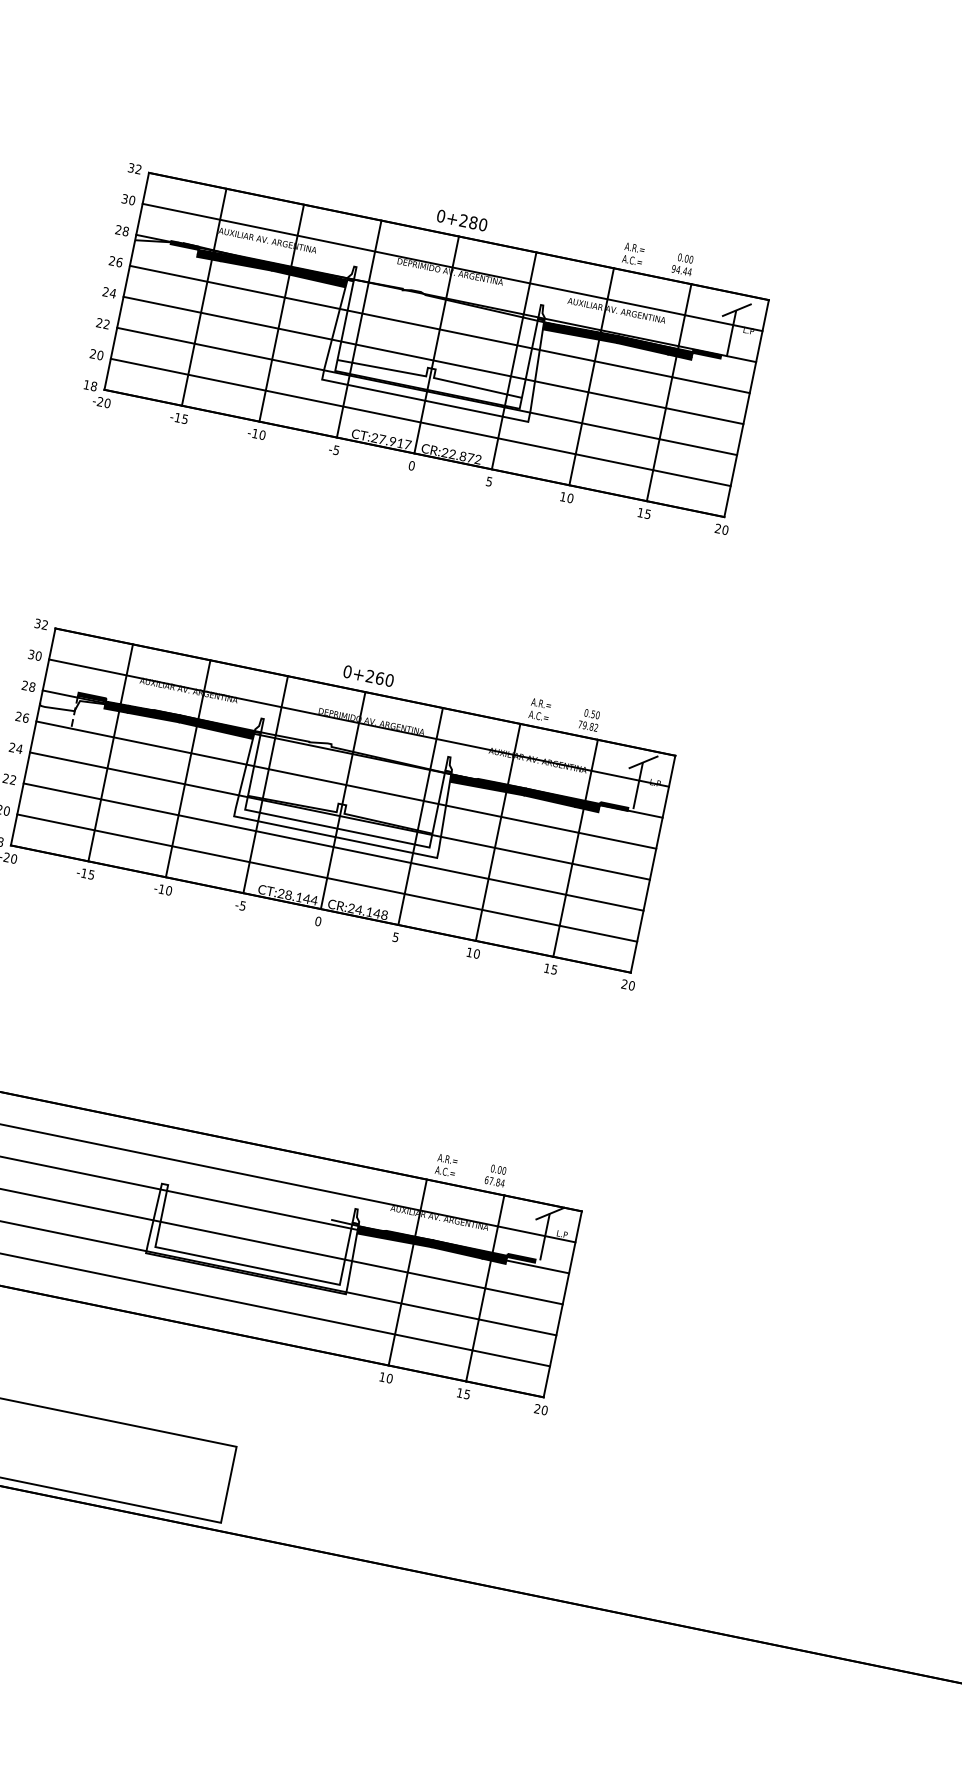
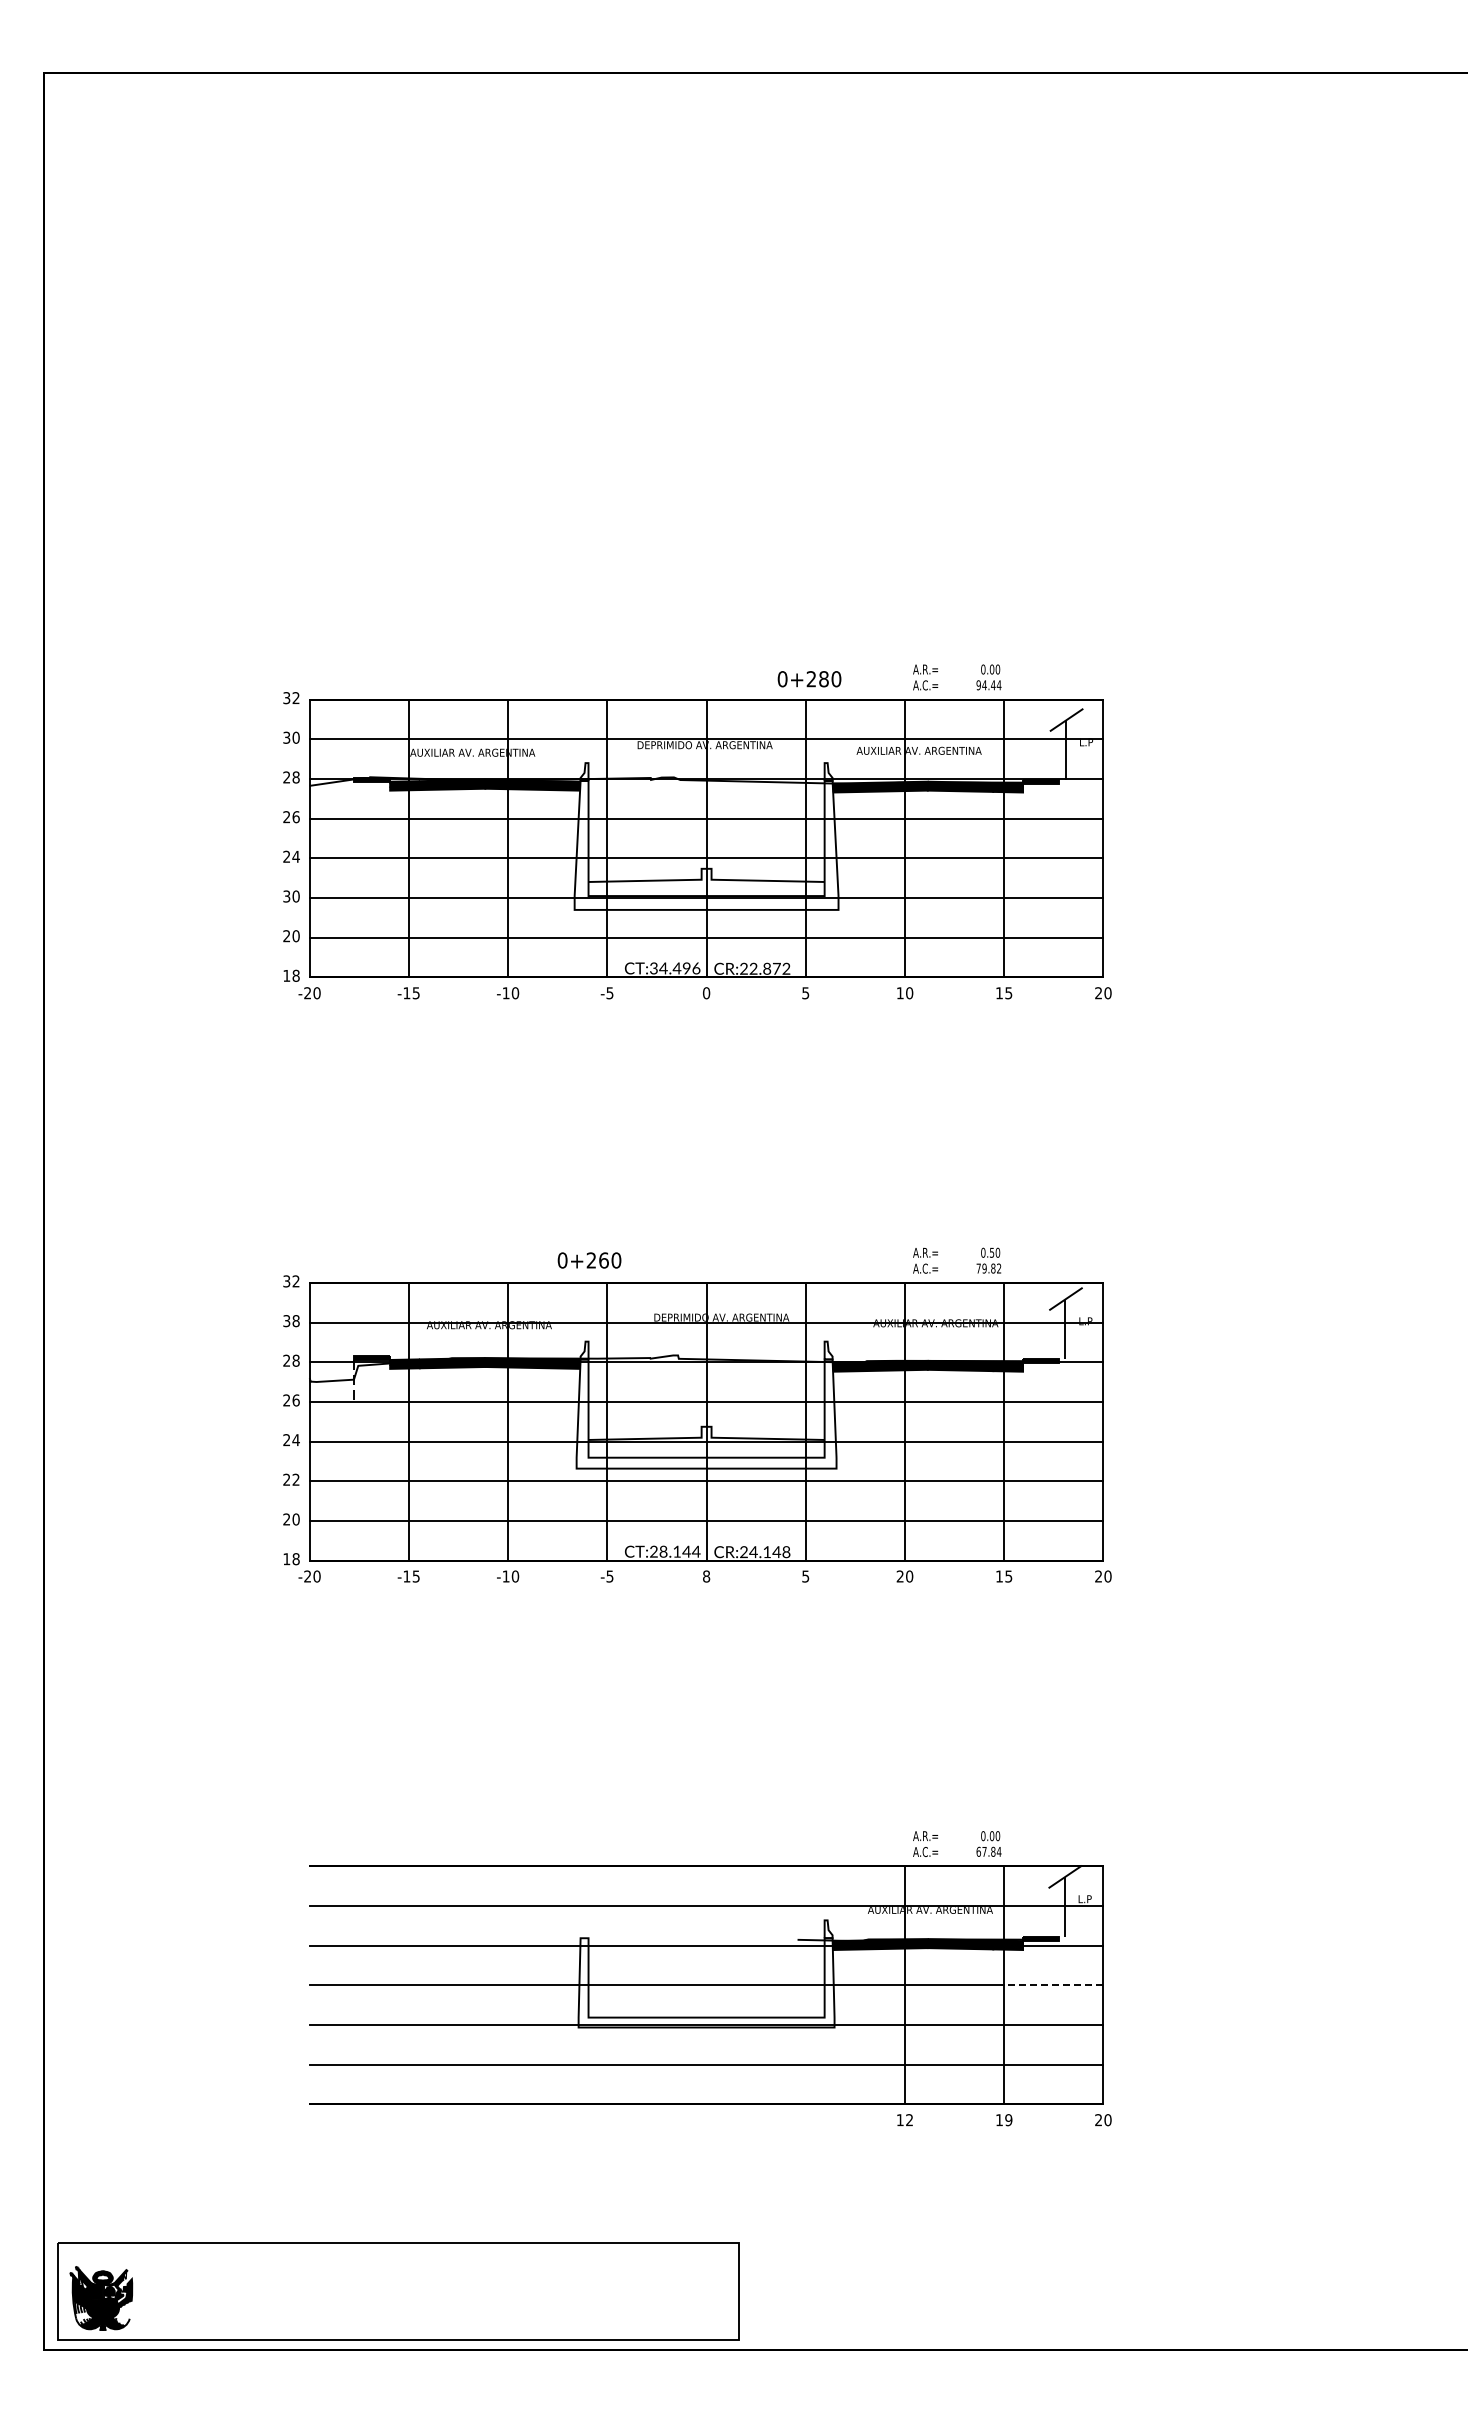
text: (462, 220) -> (809, 679), moved
text: (103, 323) -> (291, 896), 22 -> 30
text: (391, 441) -> (675, 968), CT:27.917 -> CT:34.496
text: (38, 655) -> (295, 1320), 30 -> 38
text: (368, 676) -> (589, 1260), moved
text: (318, 921) -> (706, 1576), 0 -> 8
text: (469, 952) -> (899, 1576), 10 -> 20
line: (523, 1296) -> (1053, 1985), solid -> dashed
text: (389, 1378) -> (909, 2120), 10 -> 12
text: (467, 1393) -> (1008, 2119), 15 -> 19

